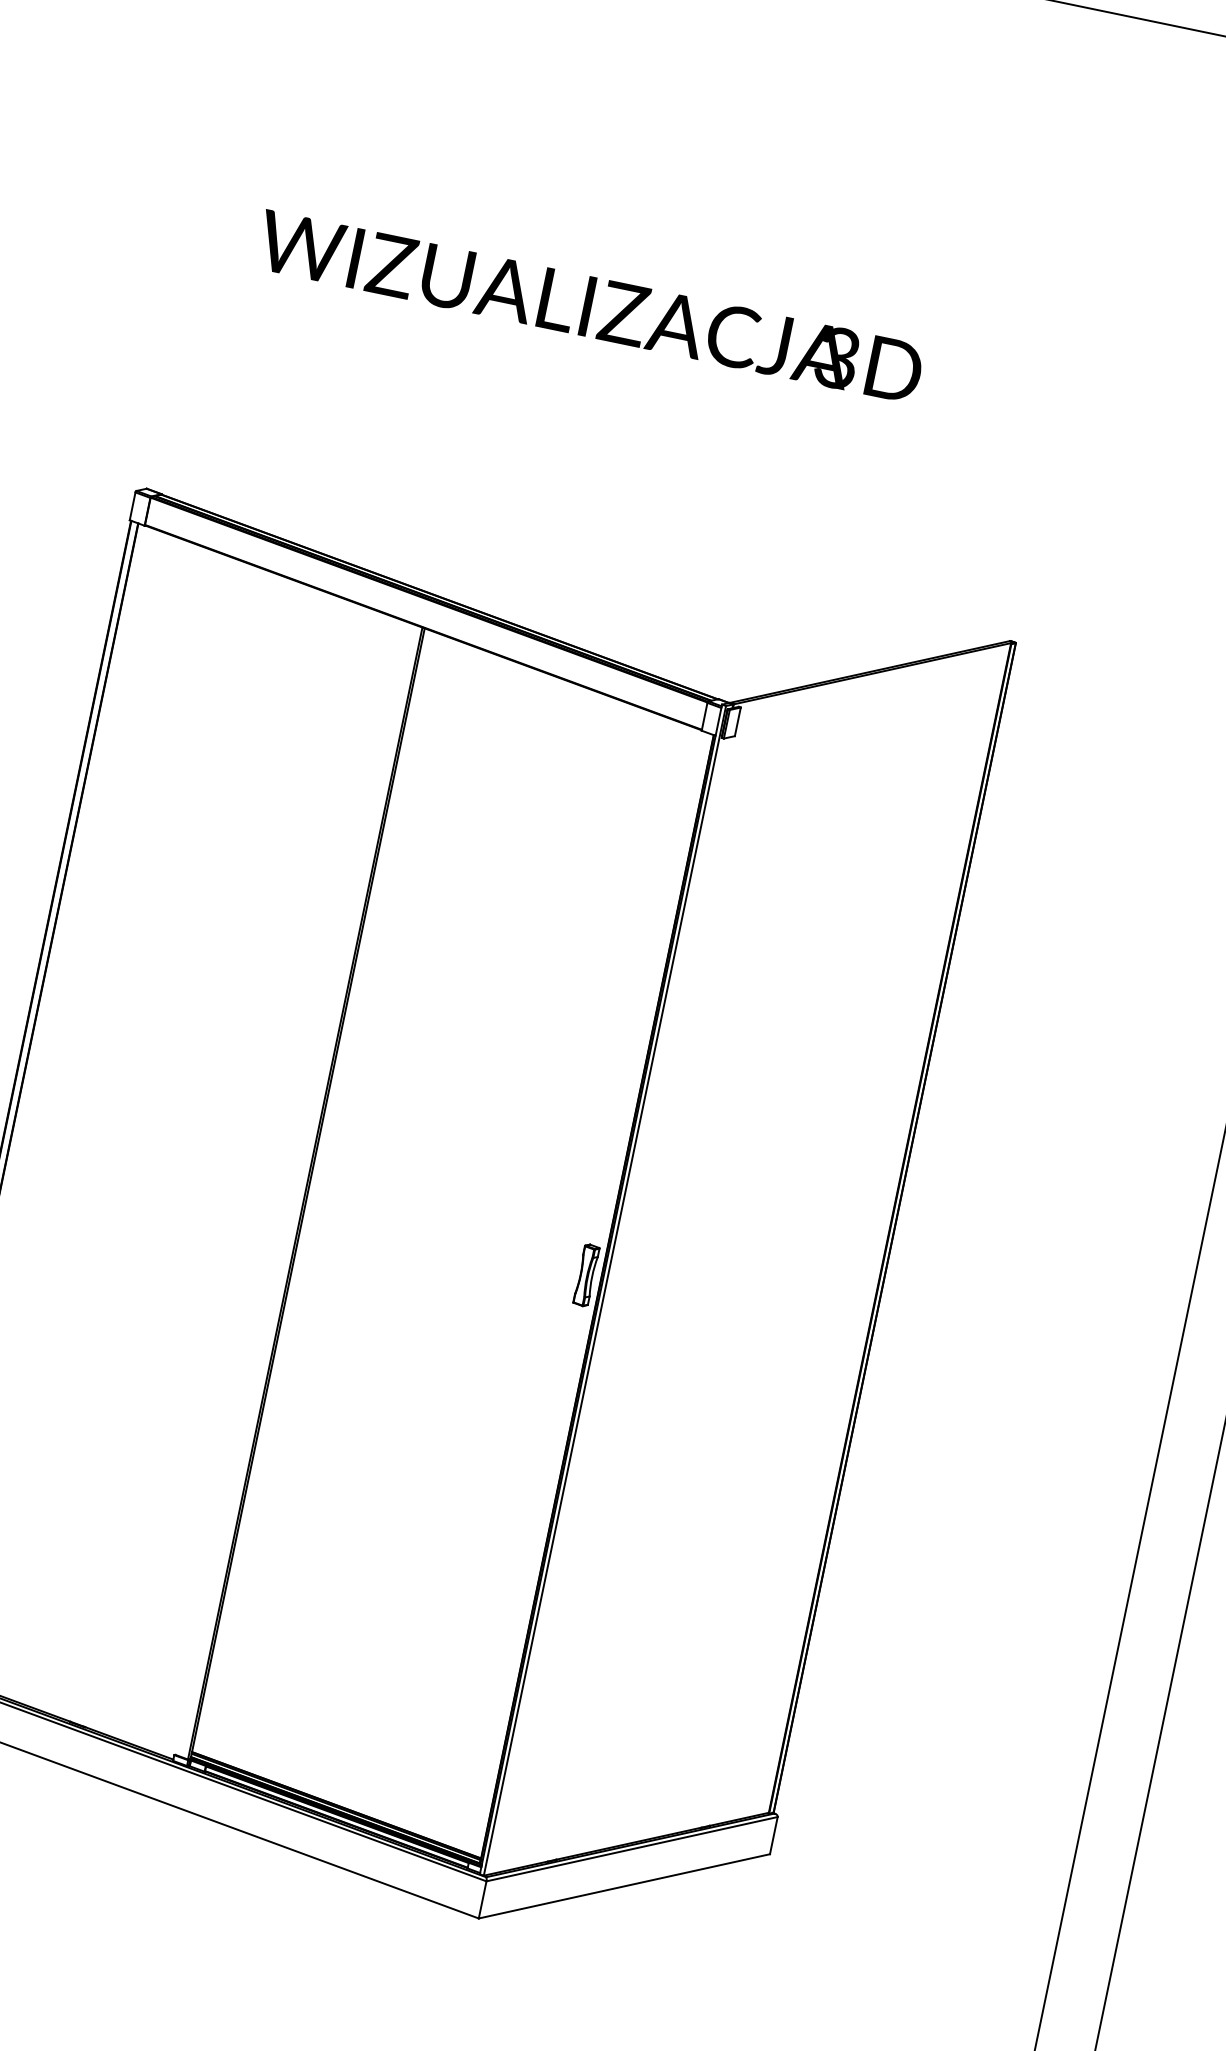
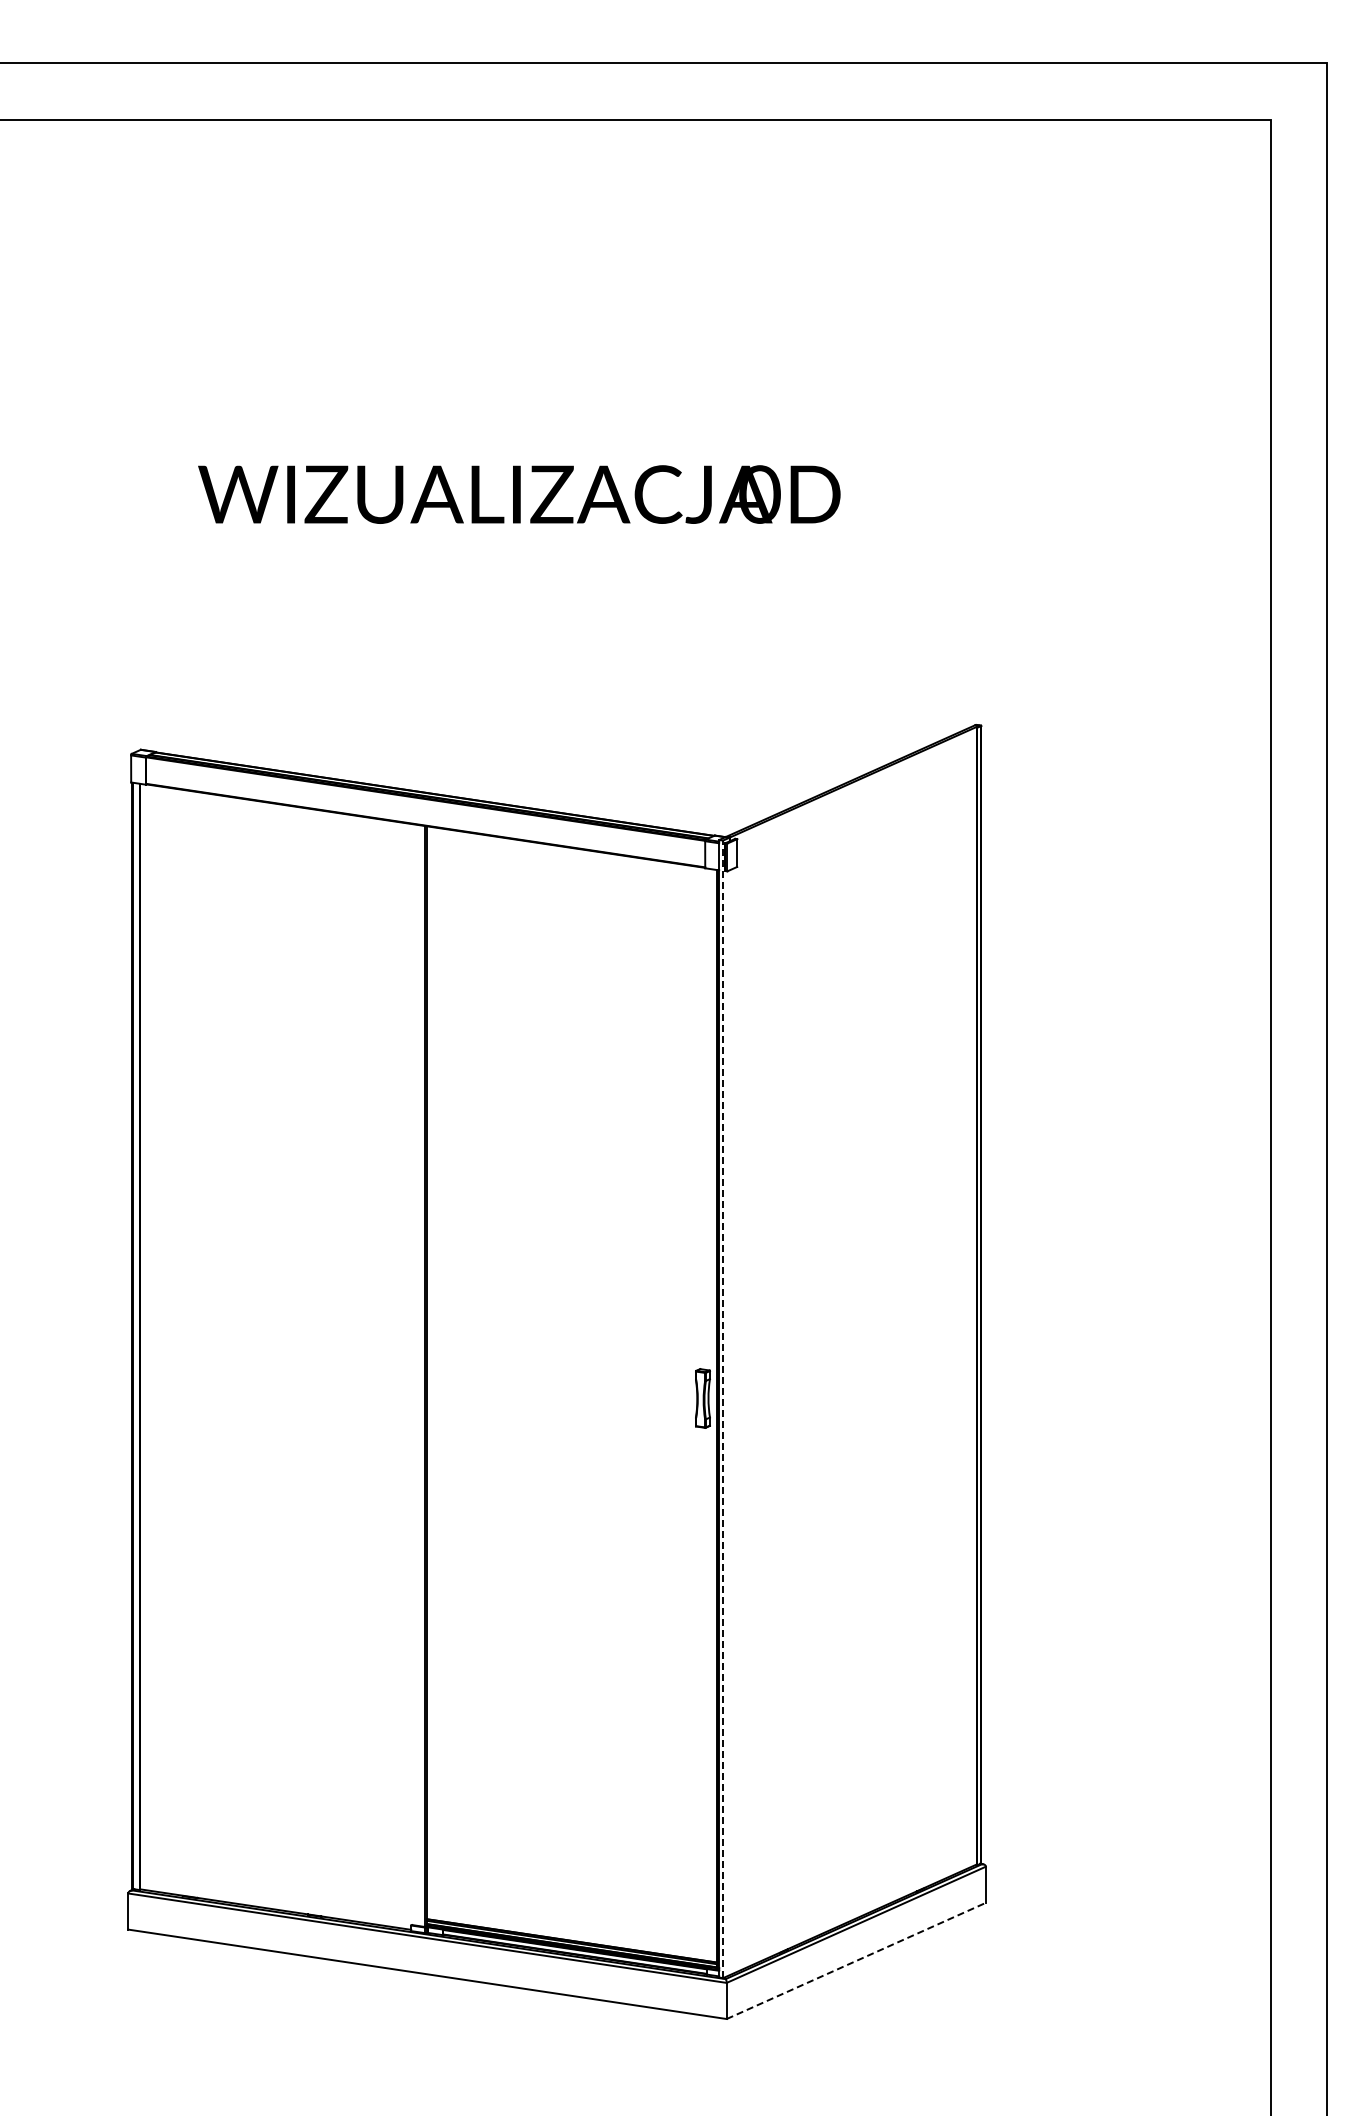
text: (837, 357) -> (759, 494), 3D -> 0D
line: (605, 1291) -> (723, 1409), solid -> dashed
line: (624, 1885) -> (856, 1960), solid -> dashed

